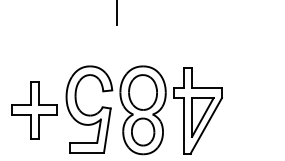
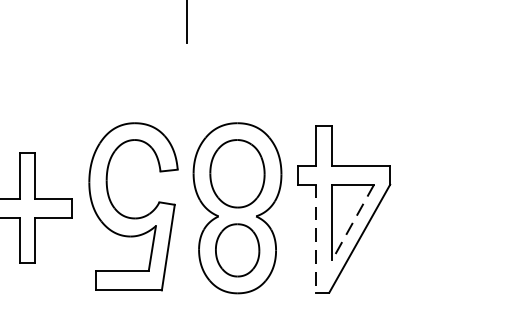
line: (202, 117) -> (352, 222), solid -> dashed
line: (183, 126) -> (315, 239), solid -> dashed

